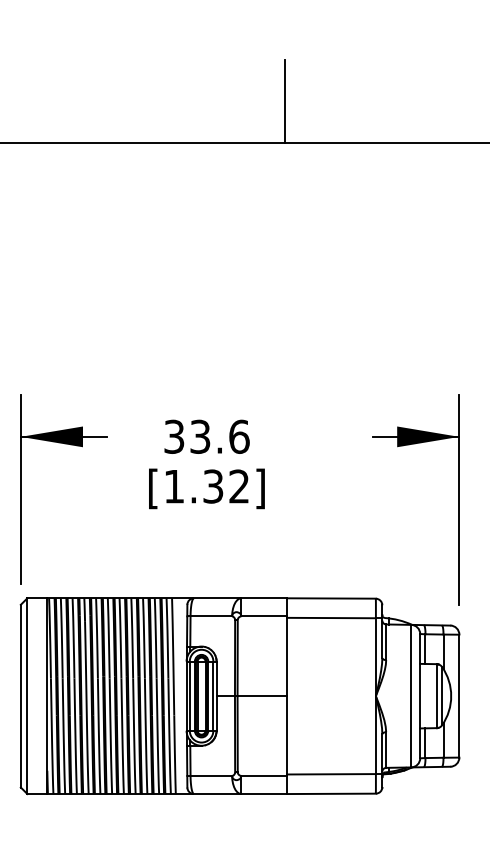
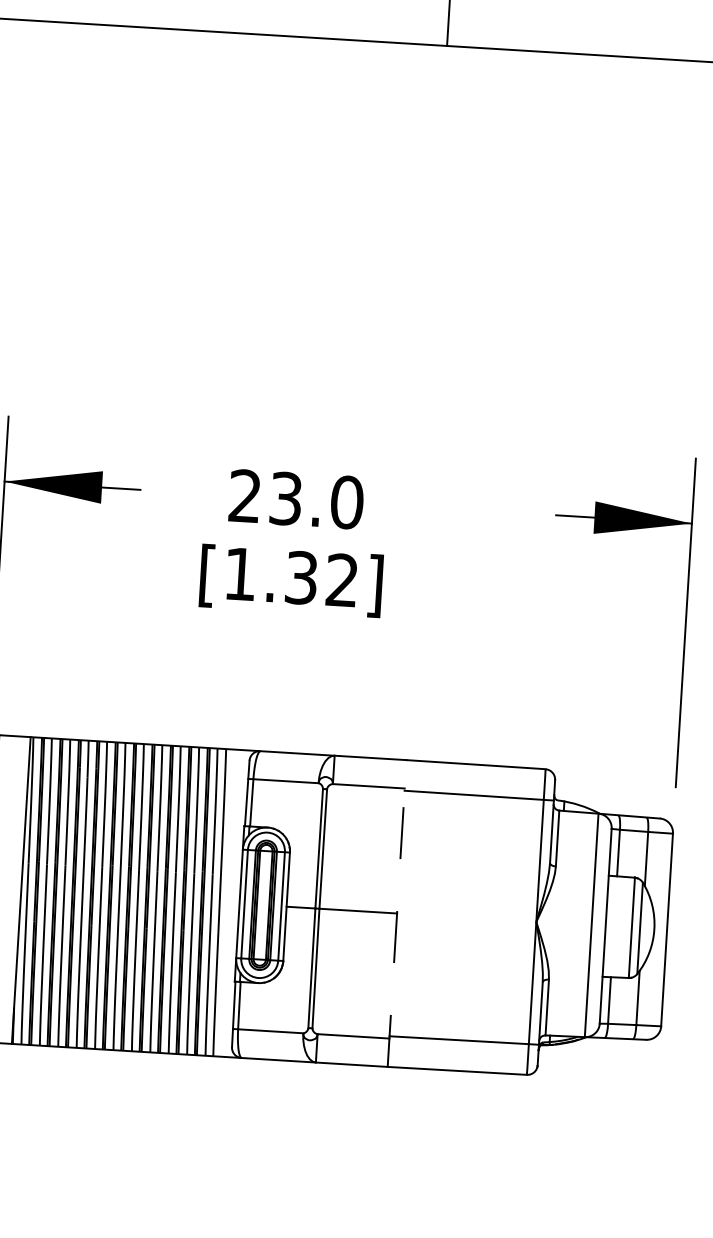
text: (206, 436) -> (295, 498), 33.6 -> 23.0
line: (287, 696) -> (397, 914), solid -> dashed

